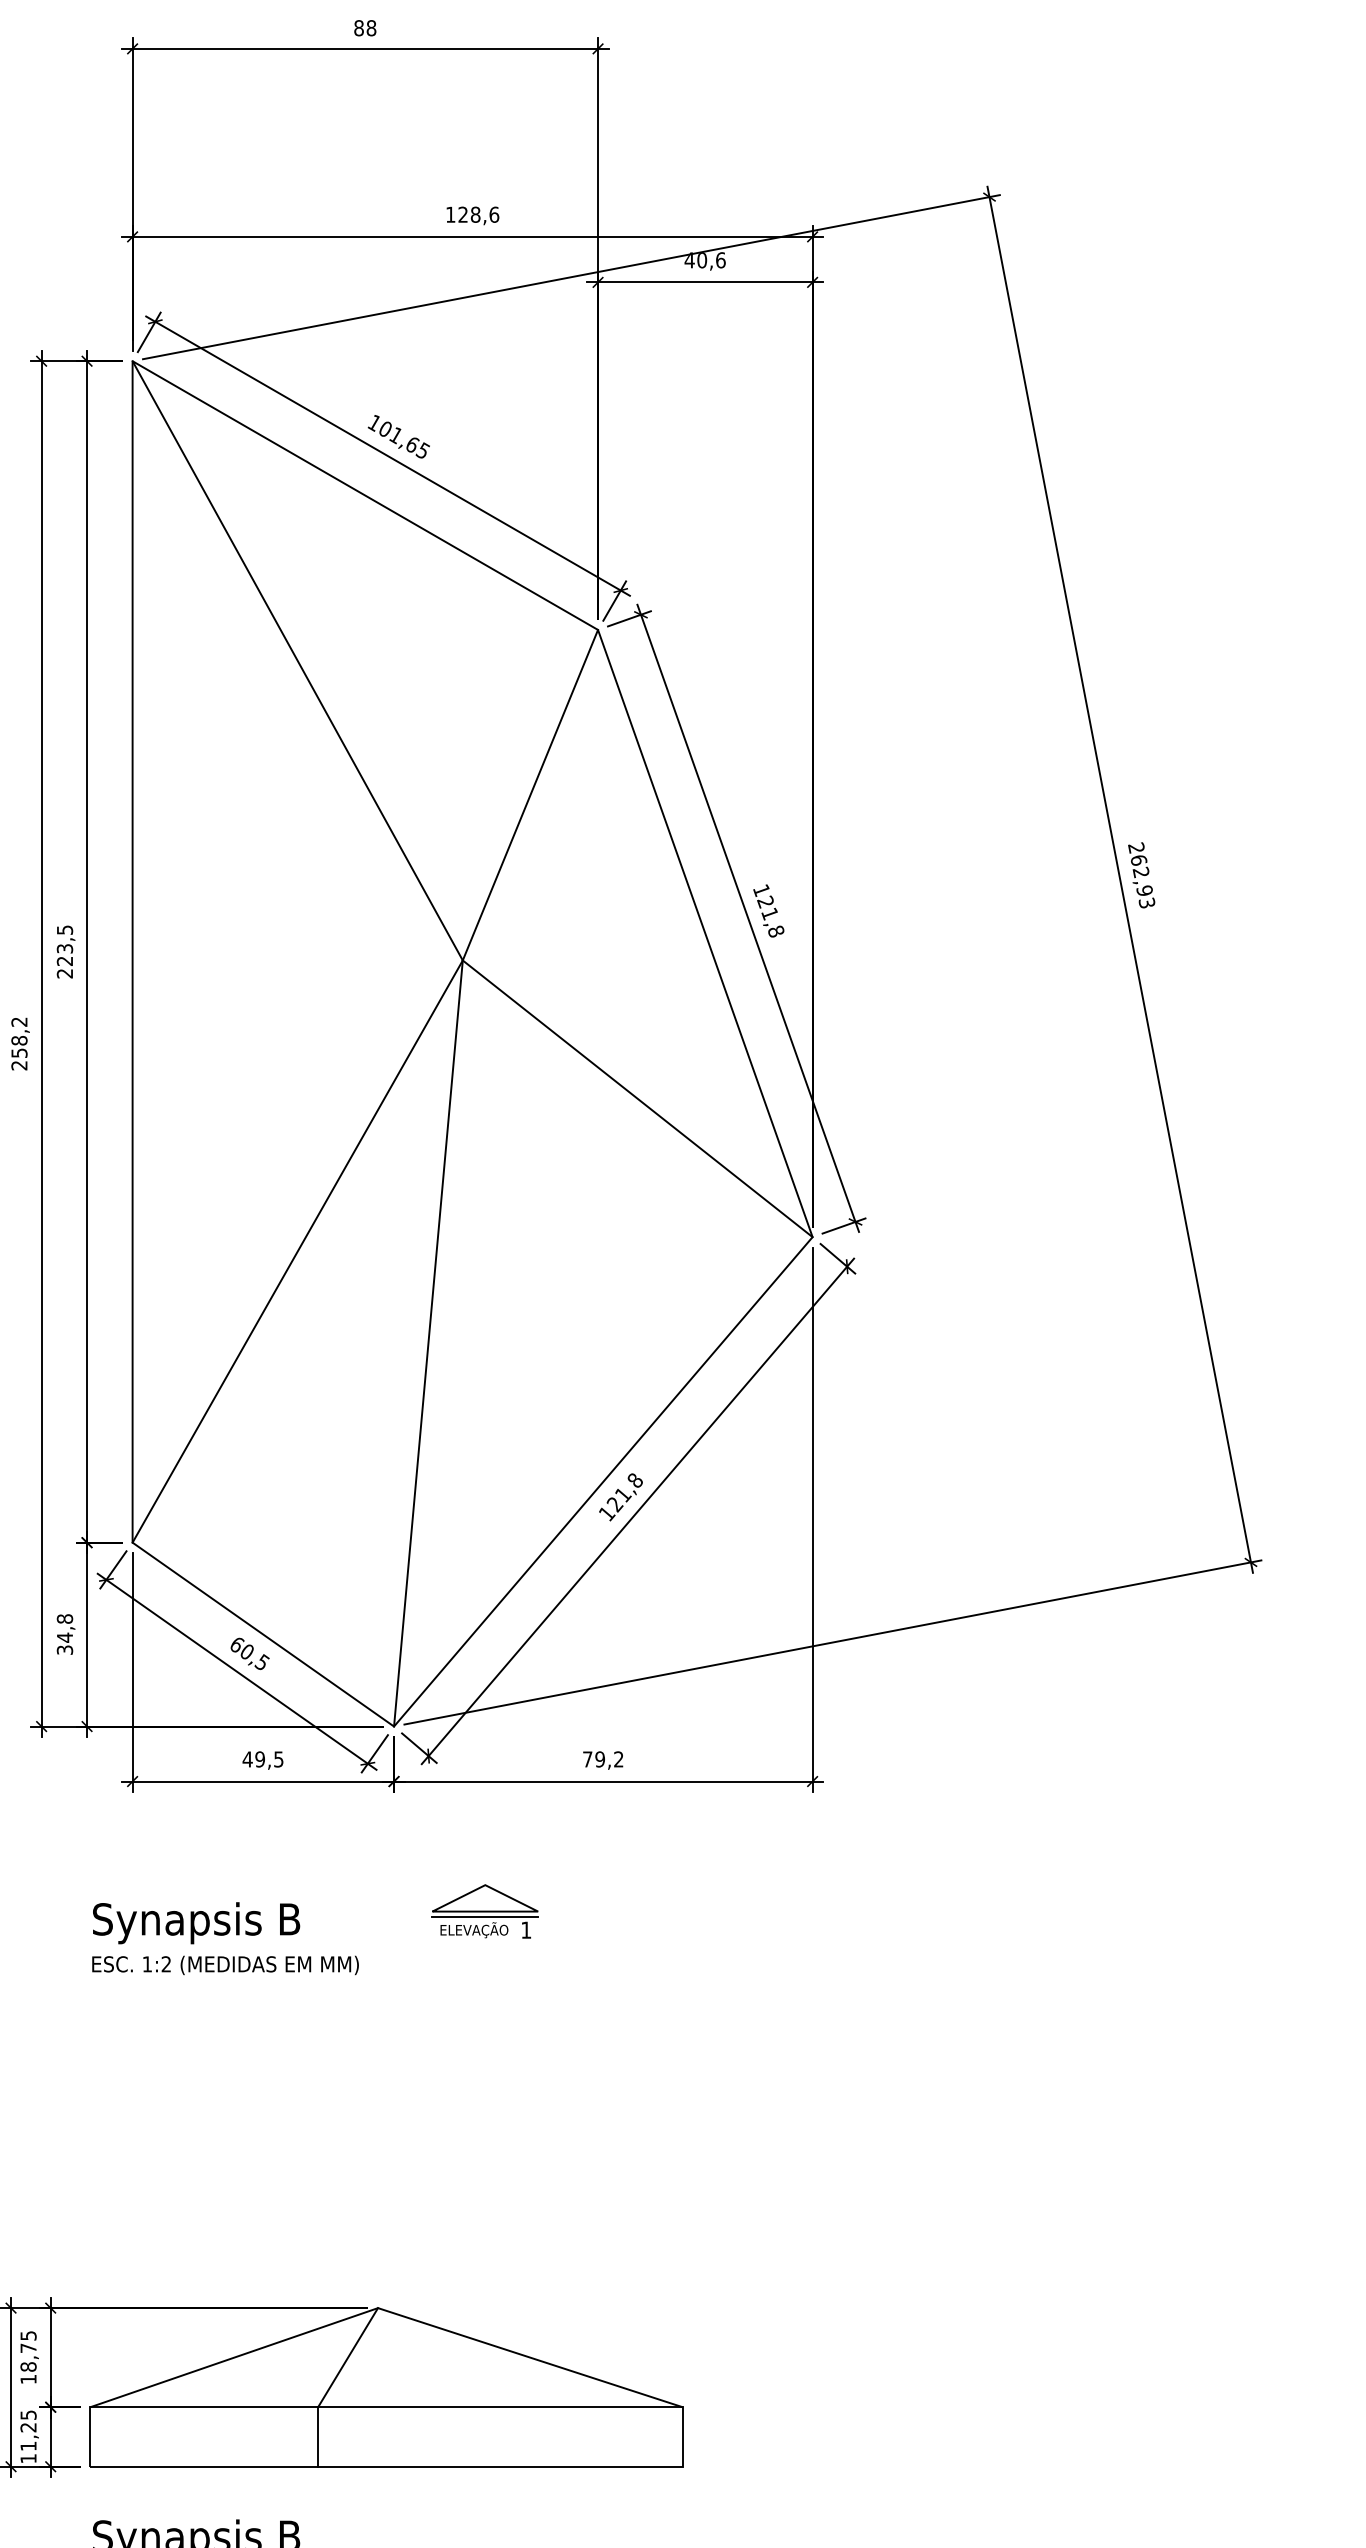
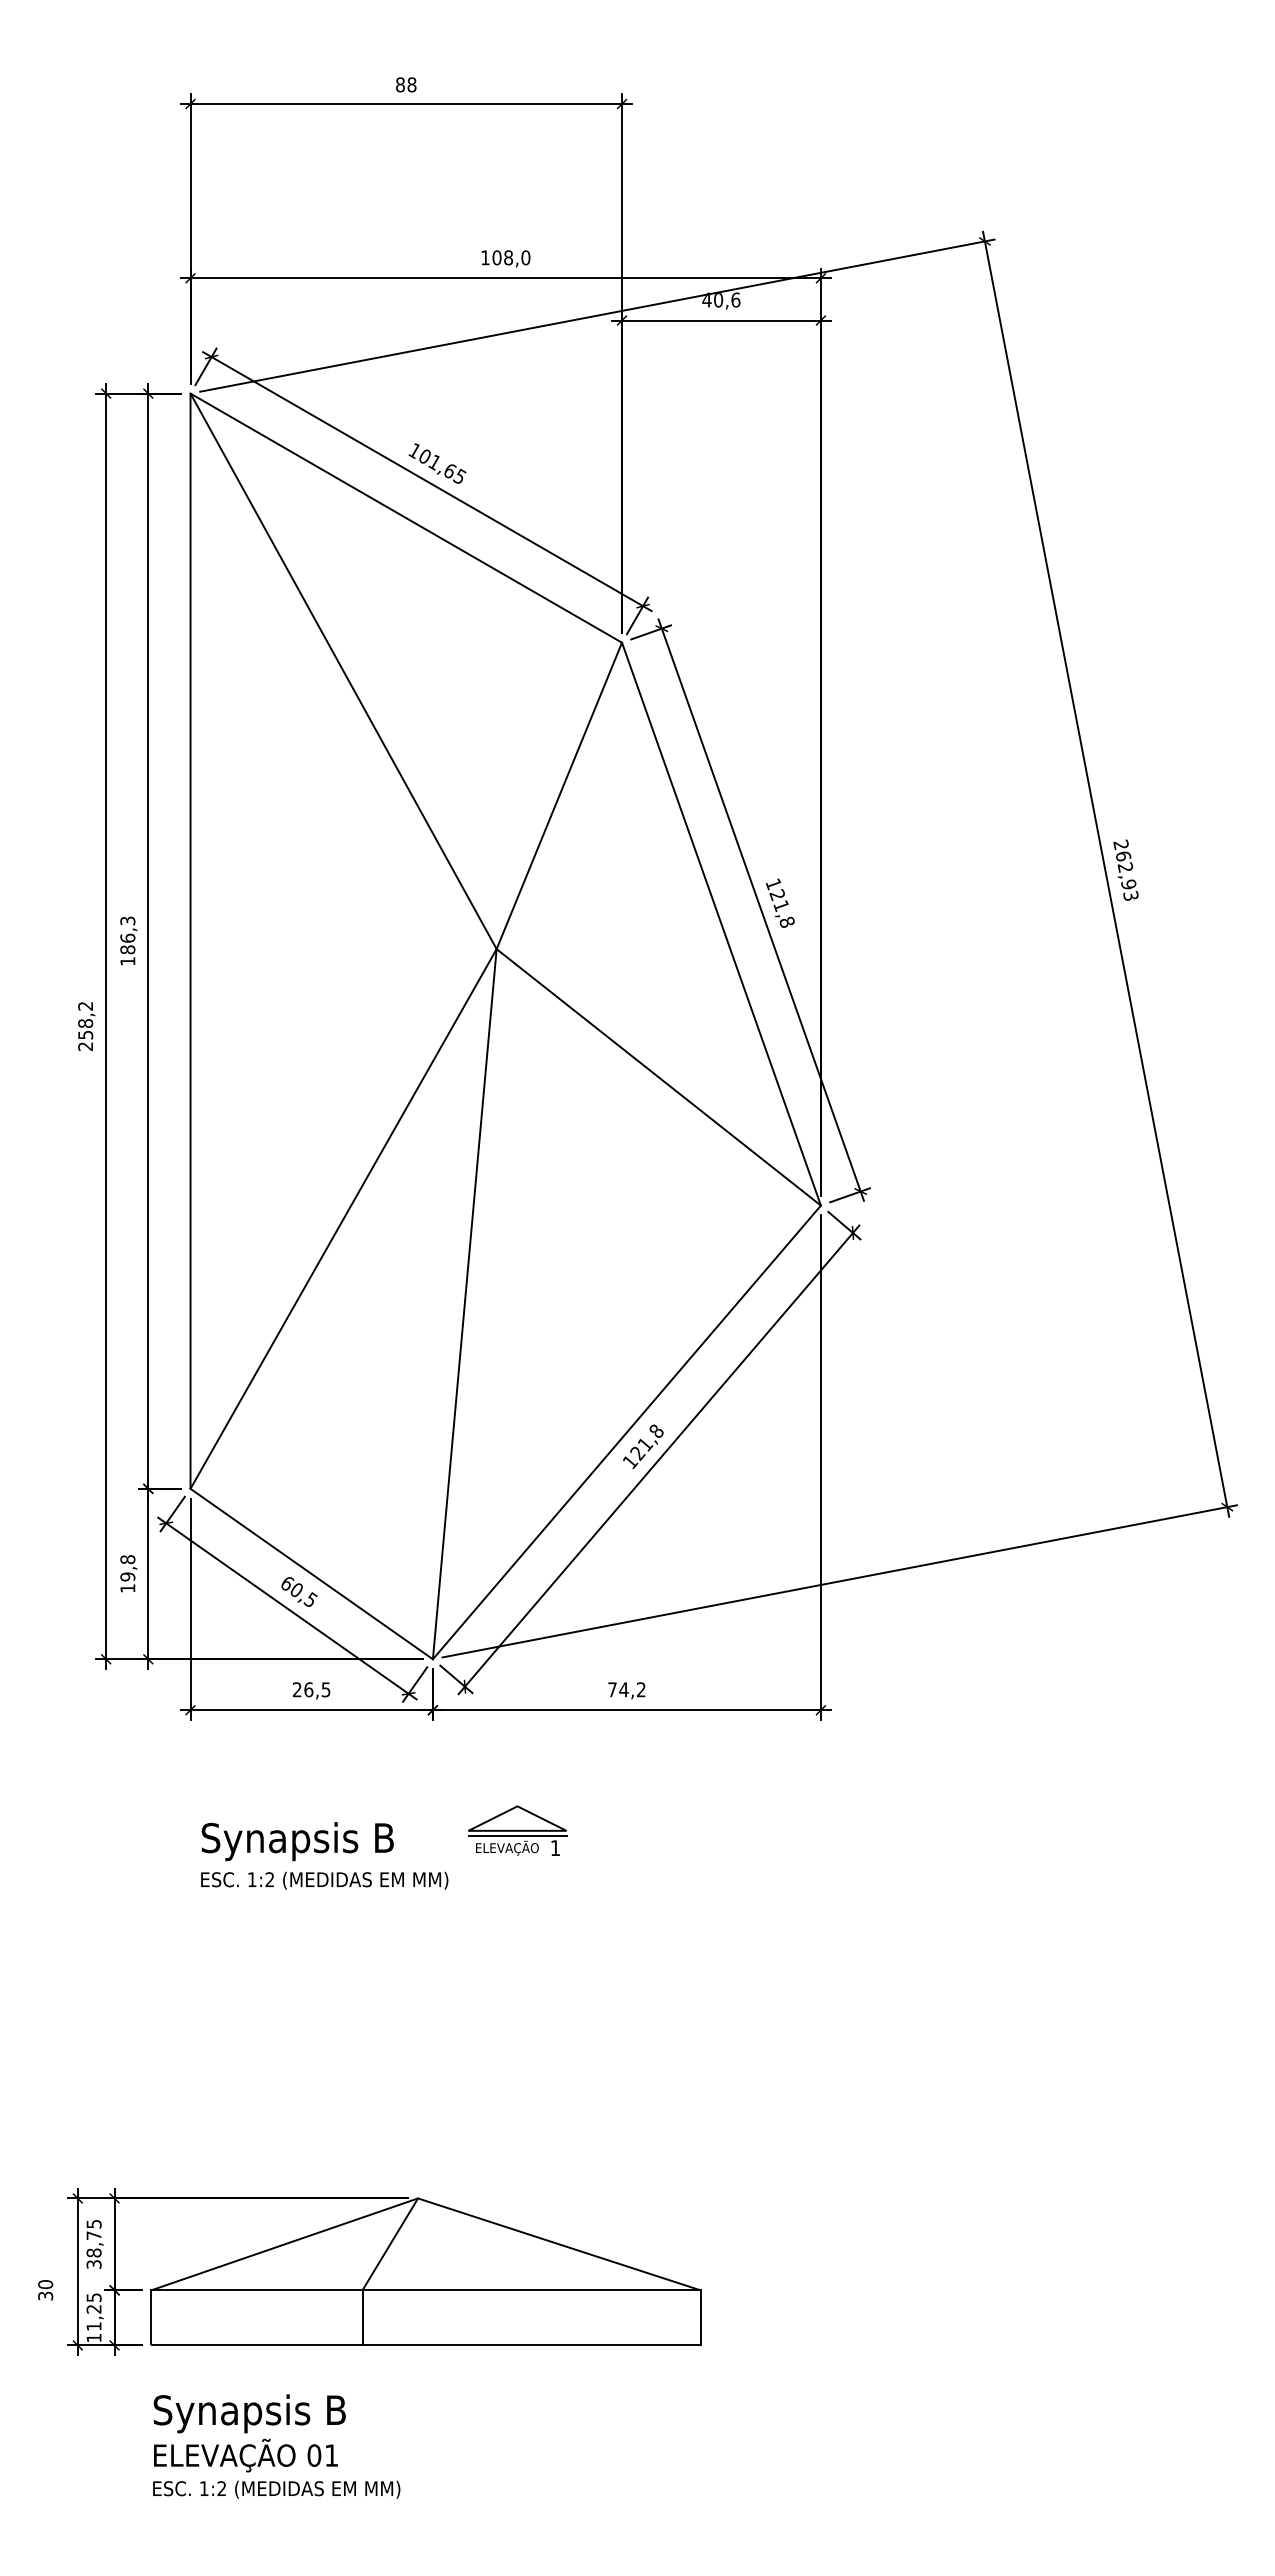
text: (478, 214) -> (511, 257), 128,6 -> 108,0
text: (64, 951) -> (127, 940), 223,5 -> 186,3
text: (64, 1643) -> (127, 1582), 34,8 -> 19,8
text: (253, 1759) -> (302, 1689), 49,5 -> 26,5
text: (599, 1759) -> (623, 1689), 79,2 -> 74,2
text: (225, 1938) -> (324, 1855), moved
text: (27, 2379) -> (93, 2264), 18,75 -> 38,75

